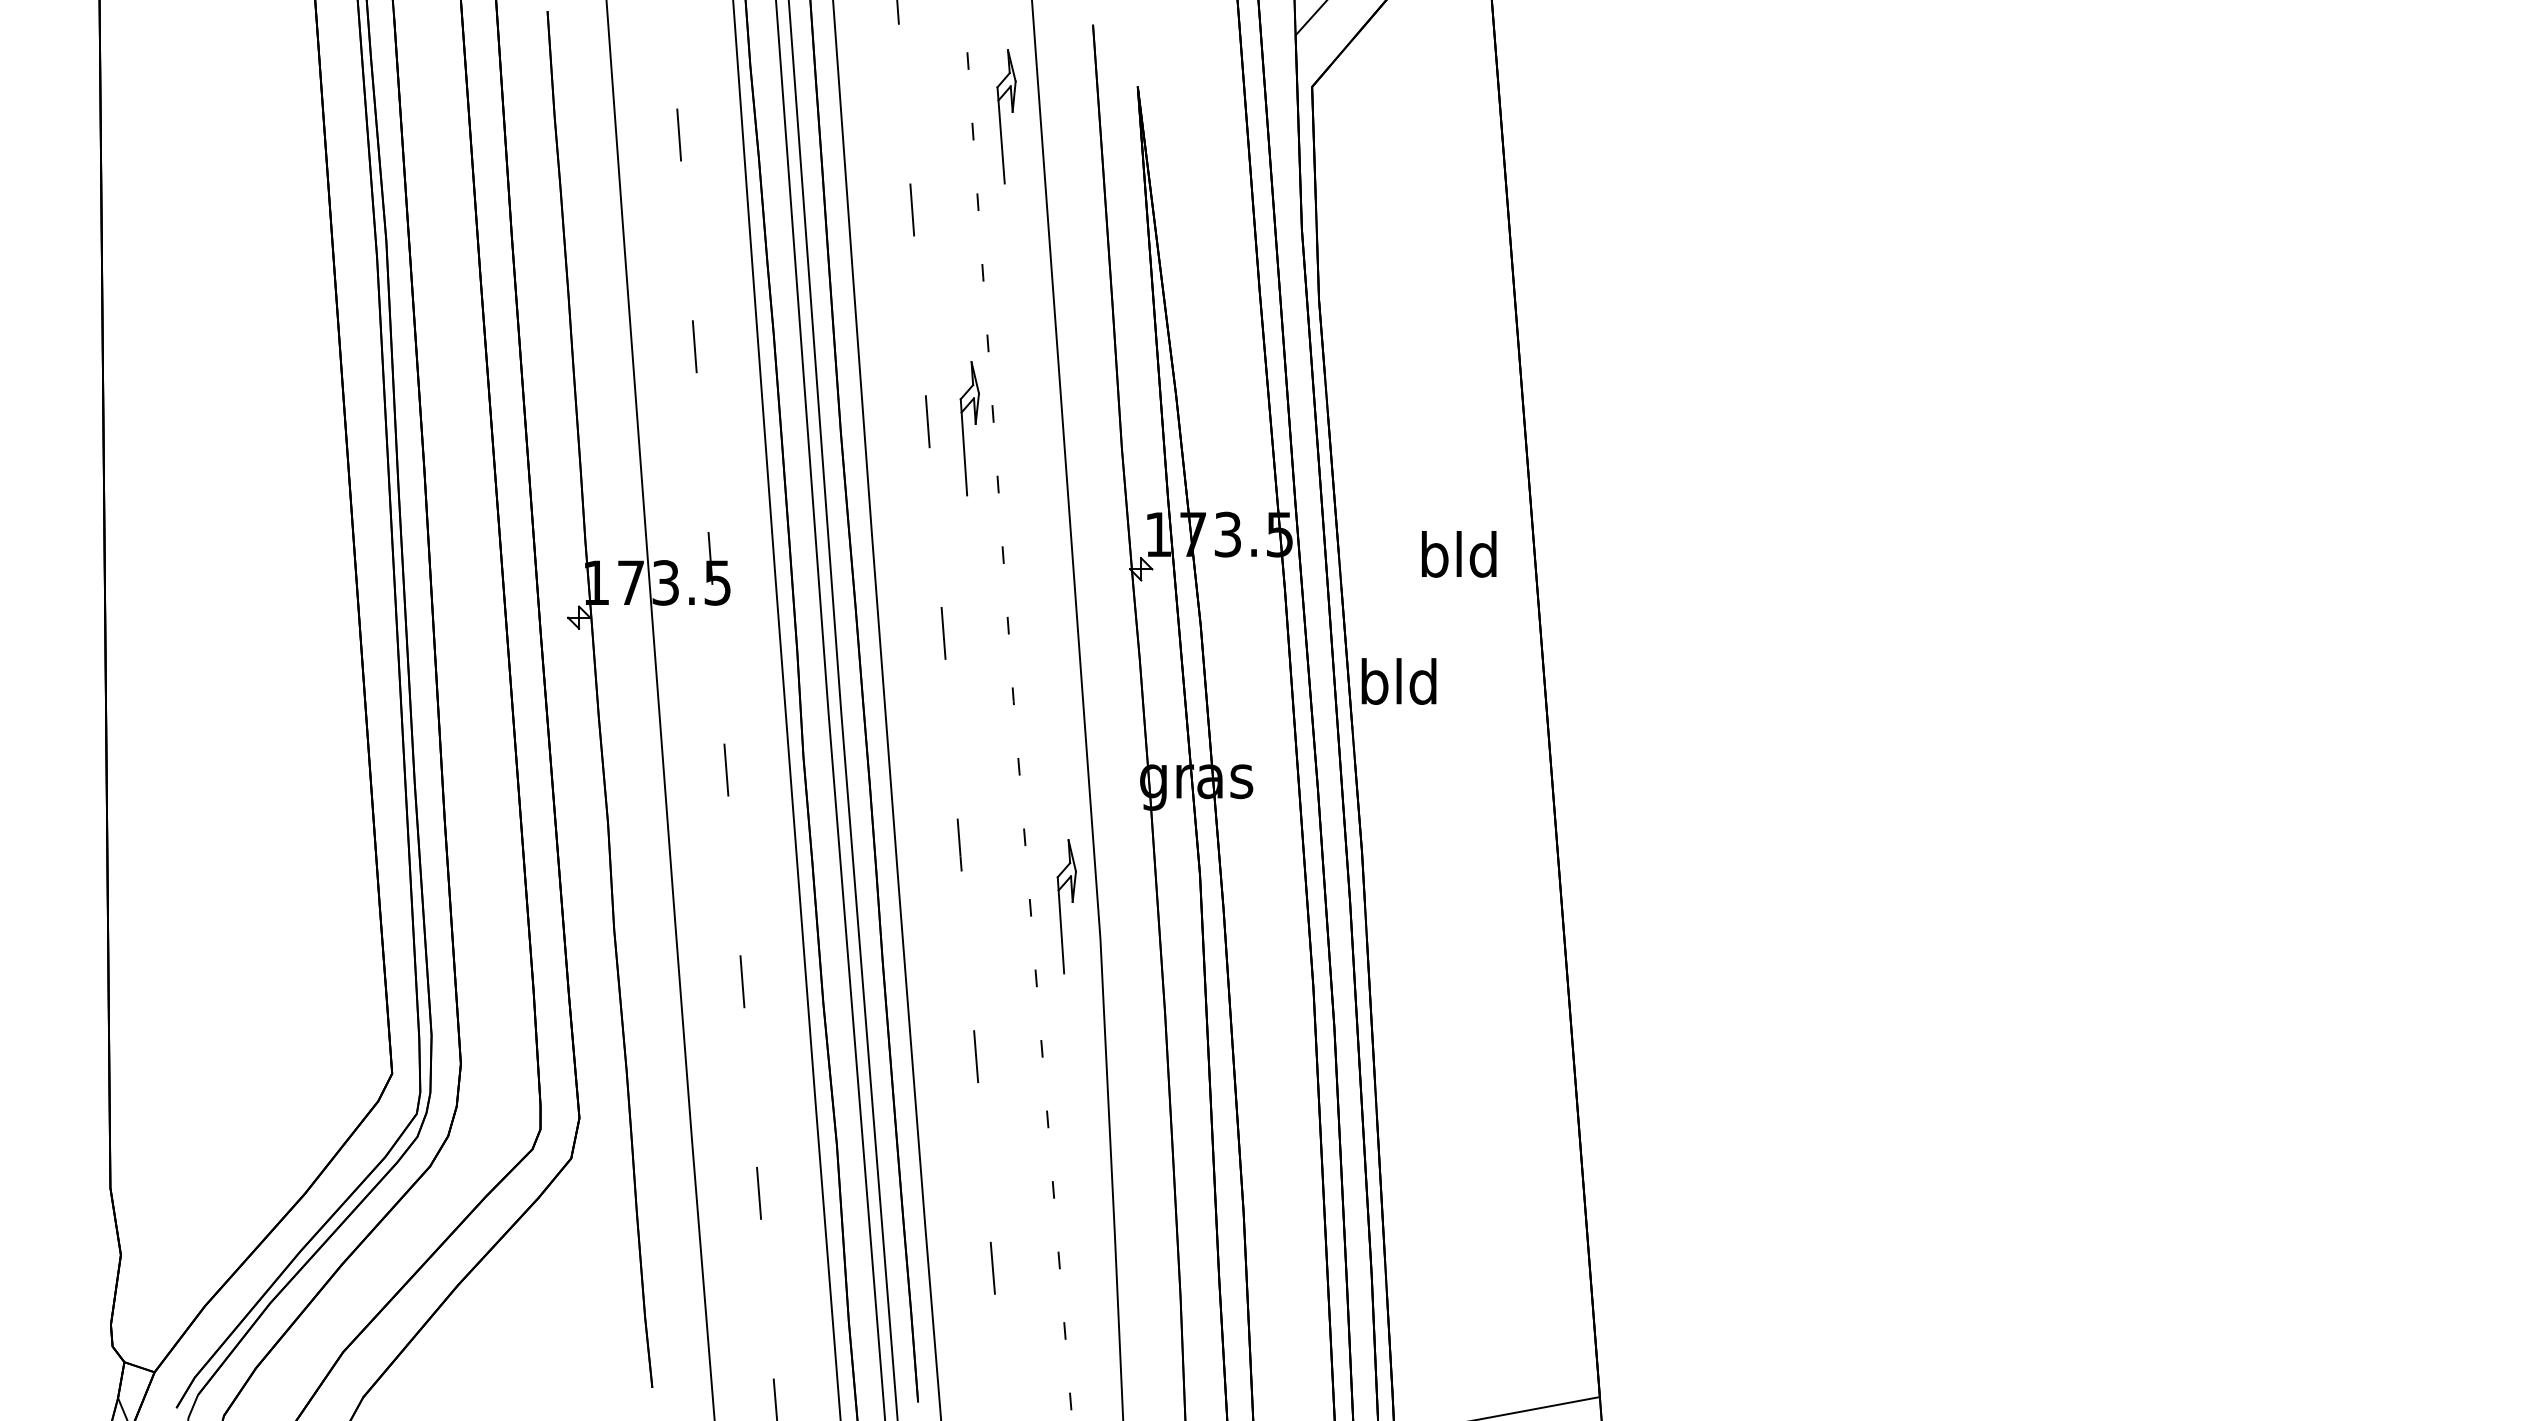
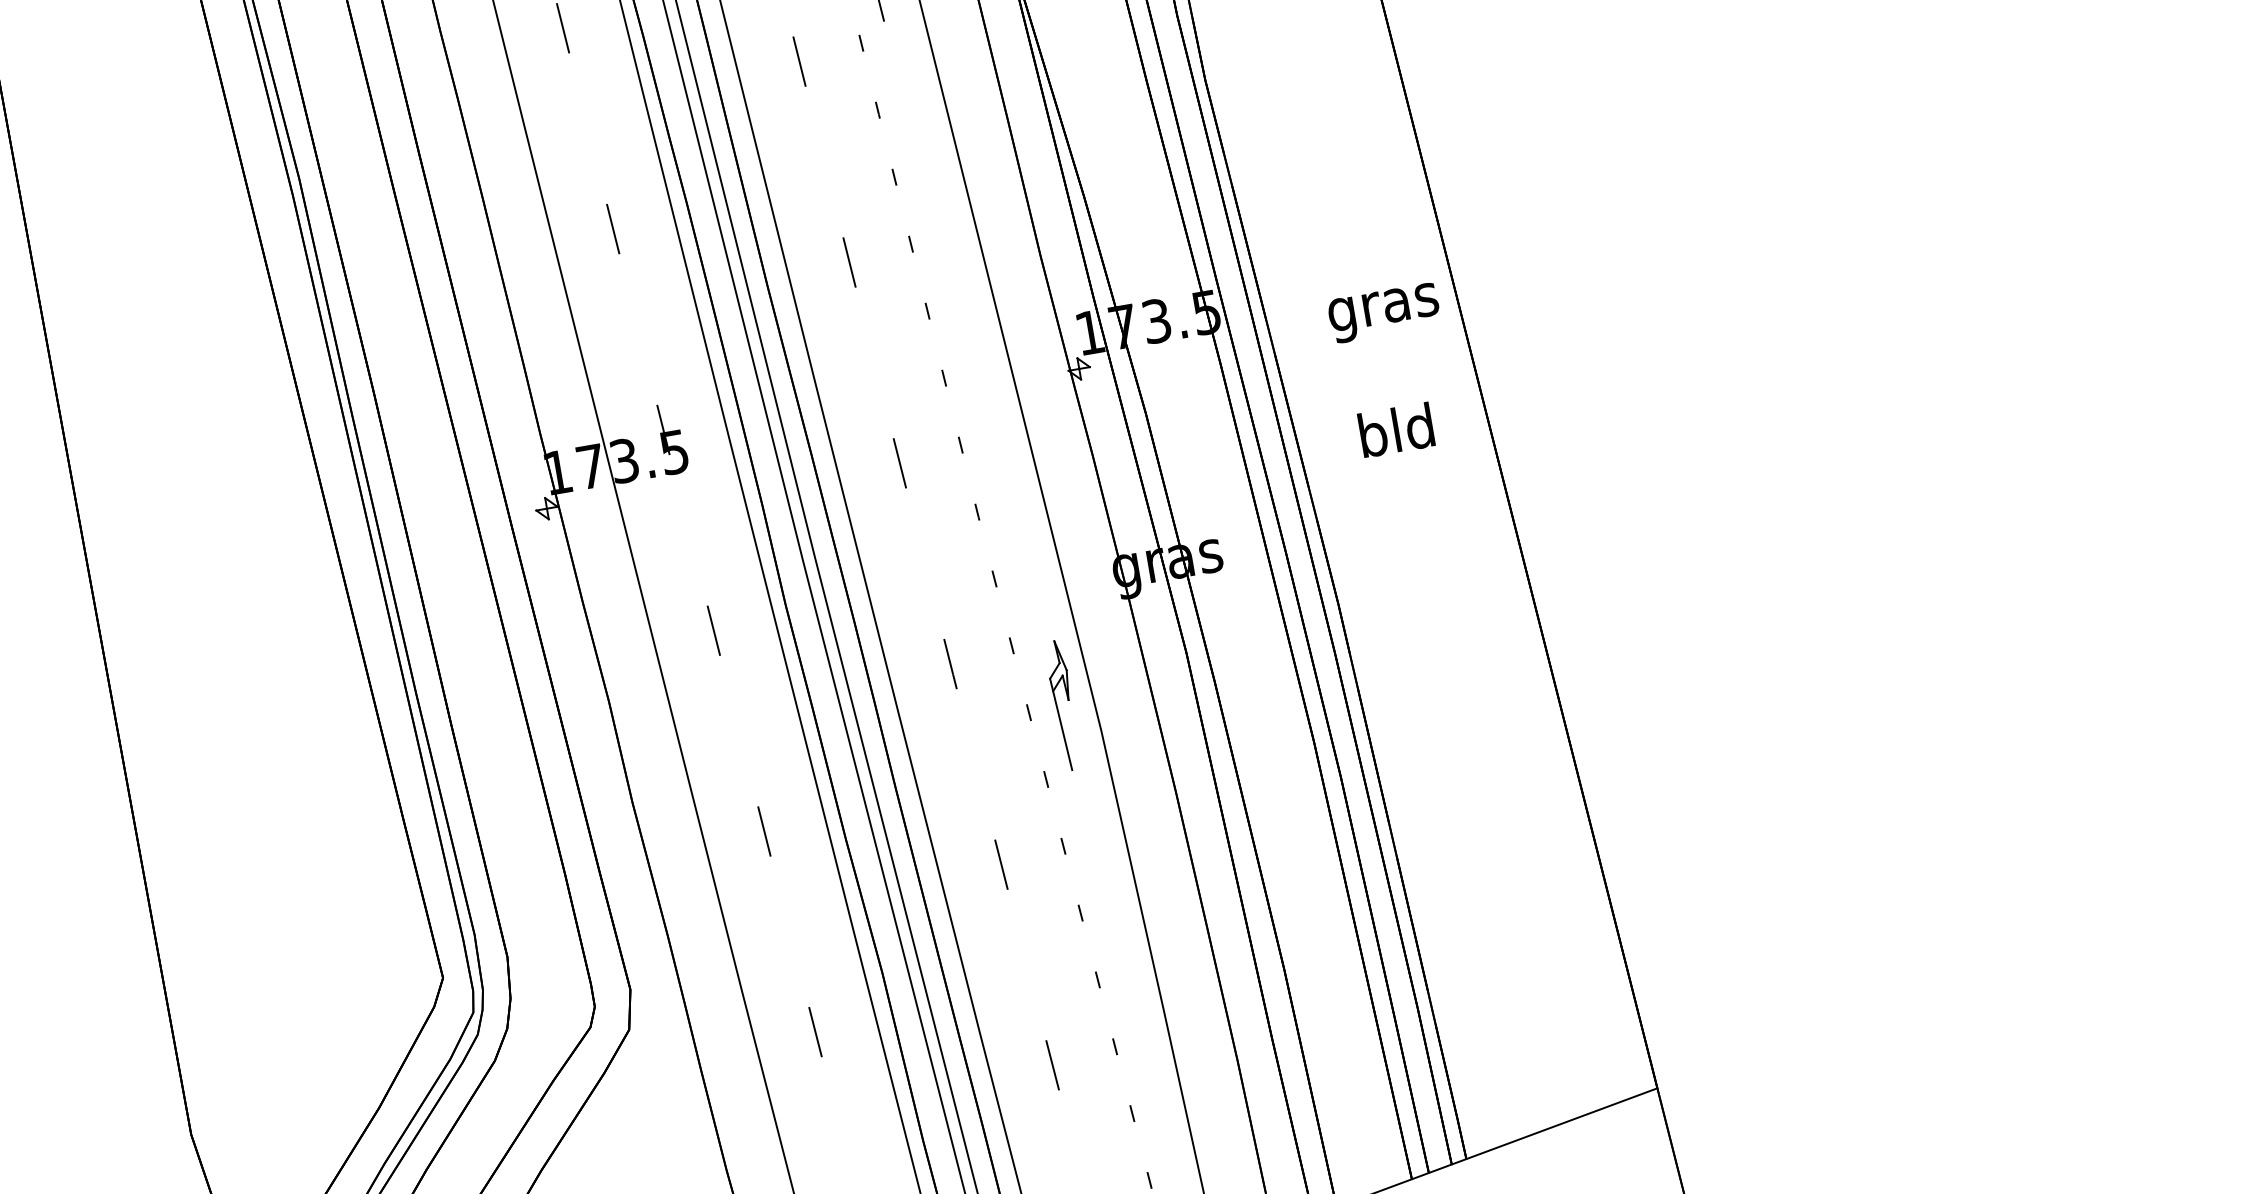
part: (969, 428) -> (890, 262), removed
text: (1458, 560) -> (1382, 307), bld -> gras
text: (1398, 681) -> (1395, 430), moved

